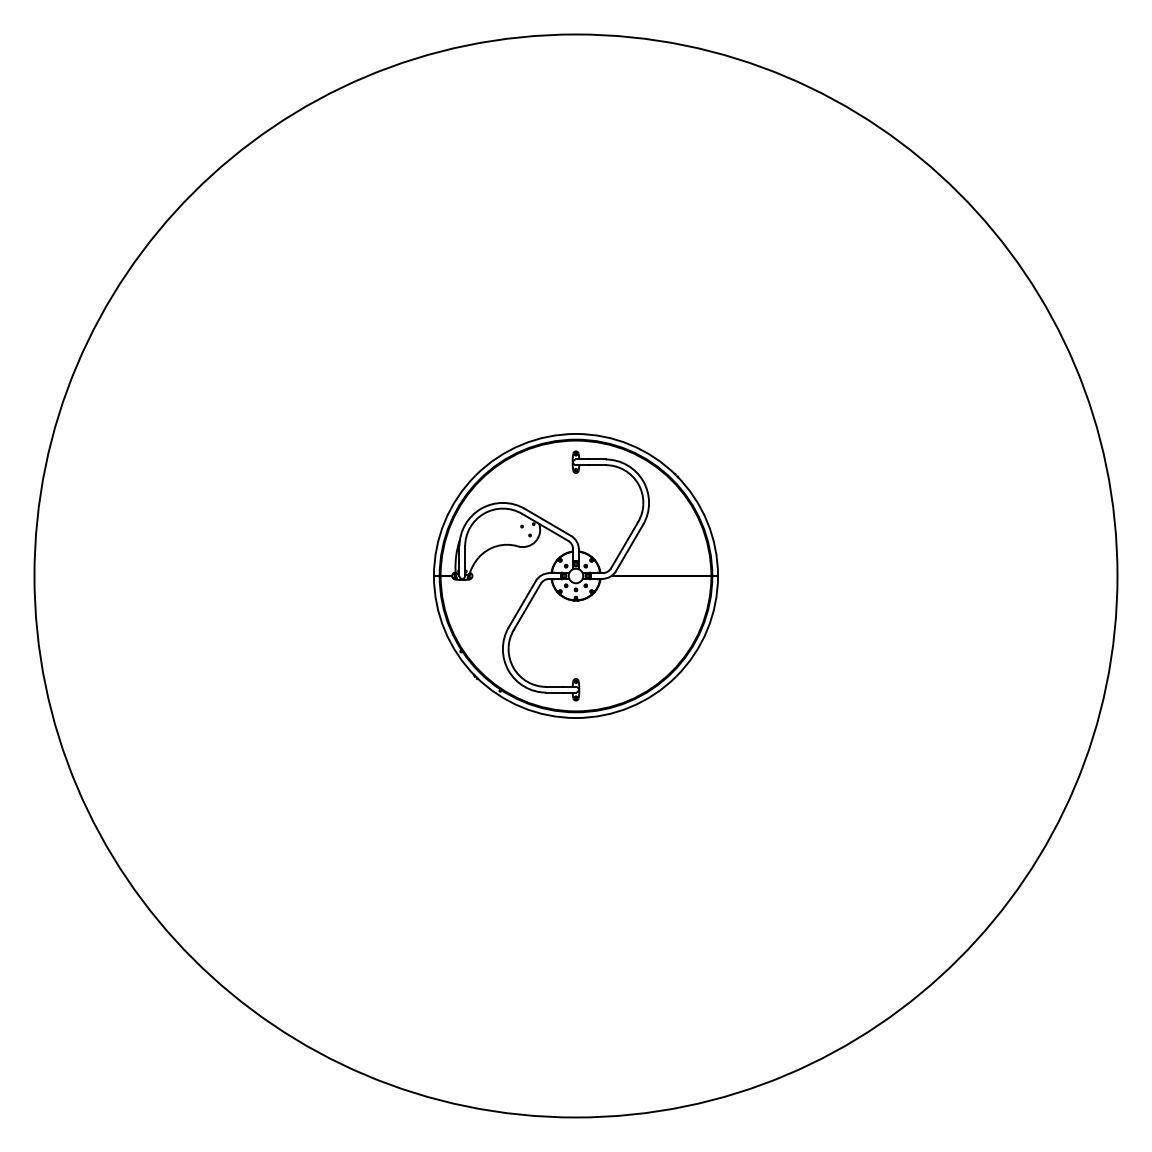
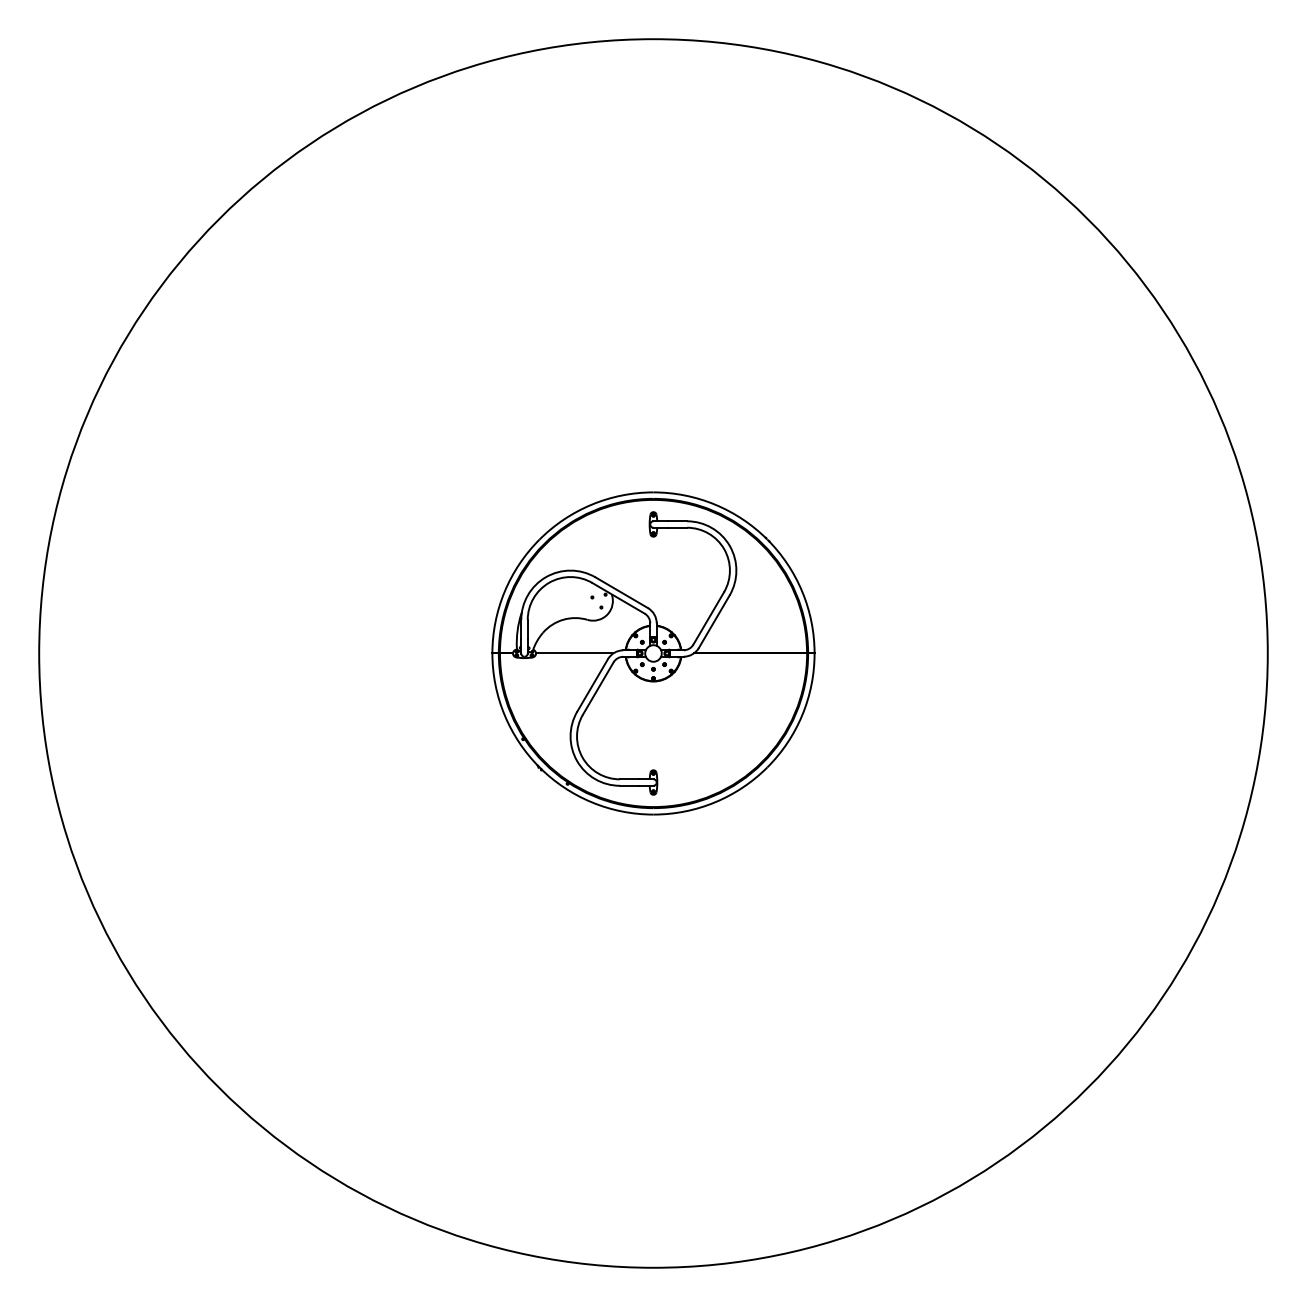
line: (506, 576) -> (574, 653), added

